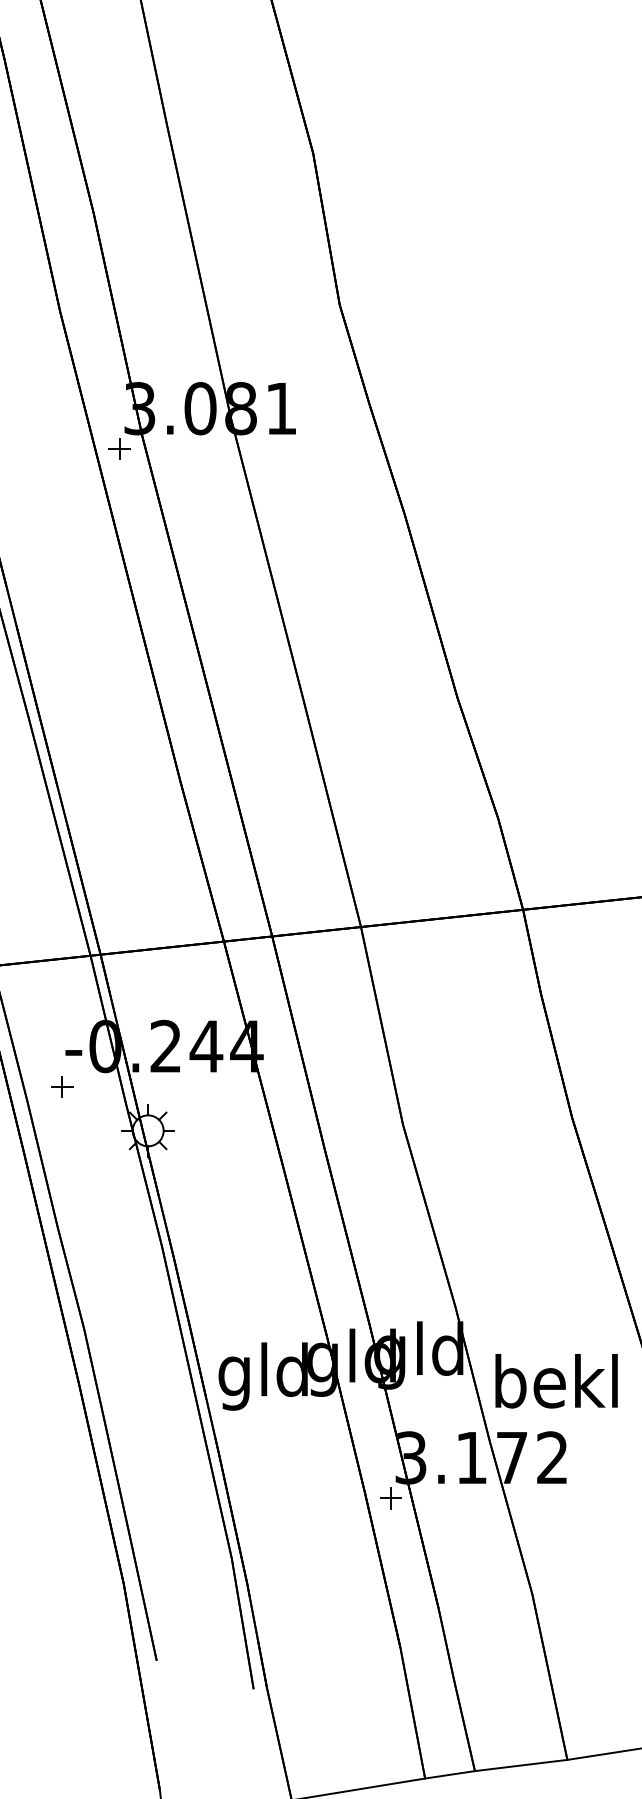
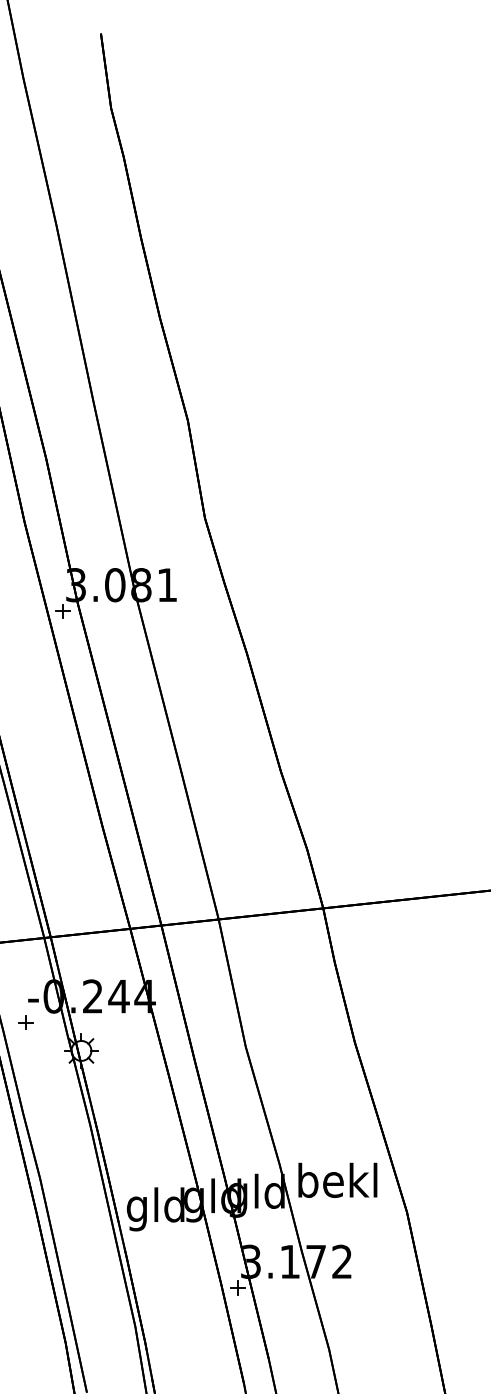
text: (556, 1379) -> (337, 1179), moved

